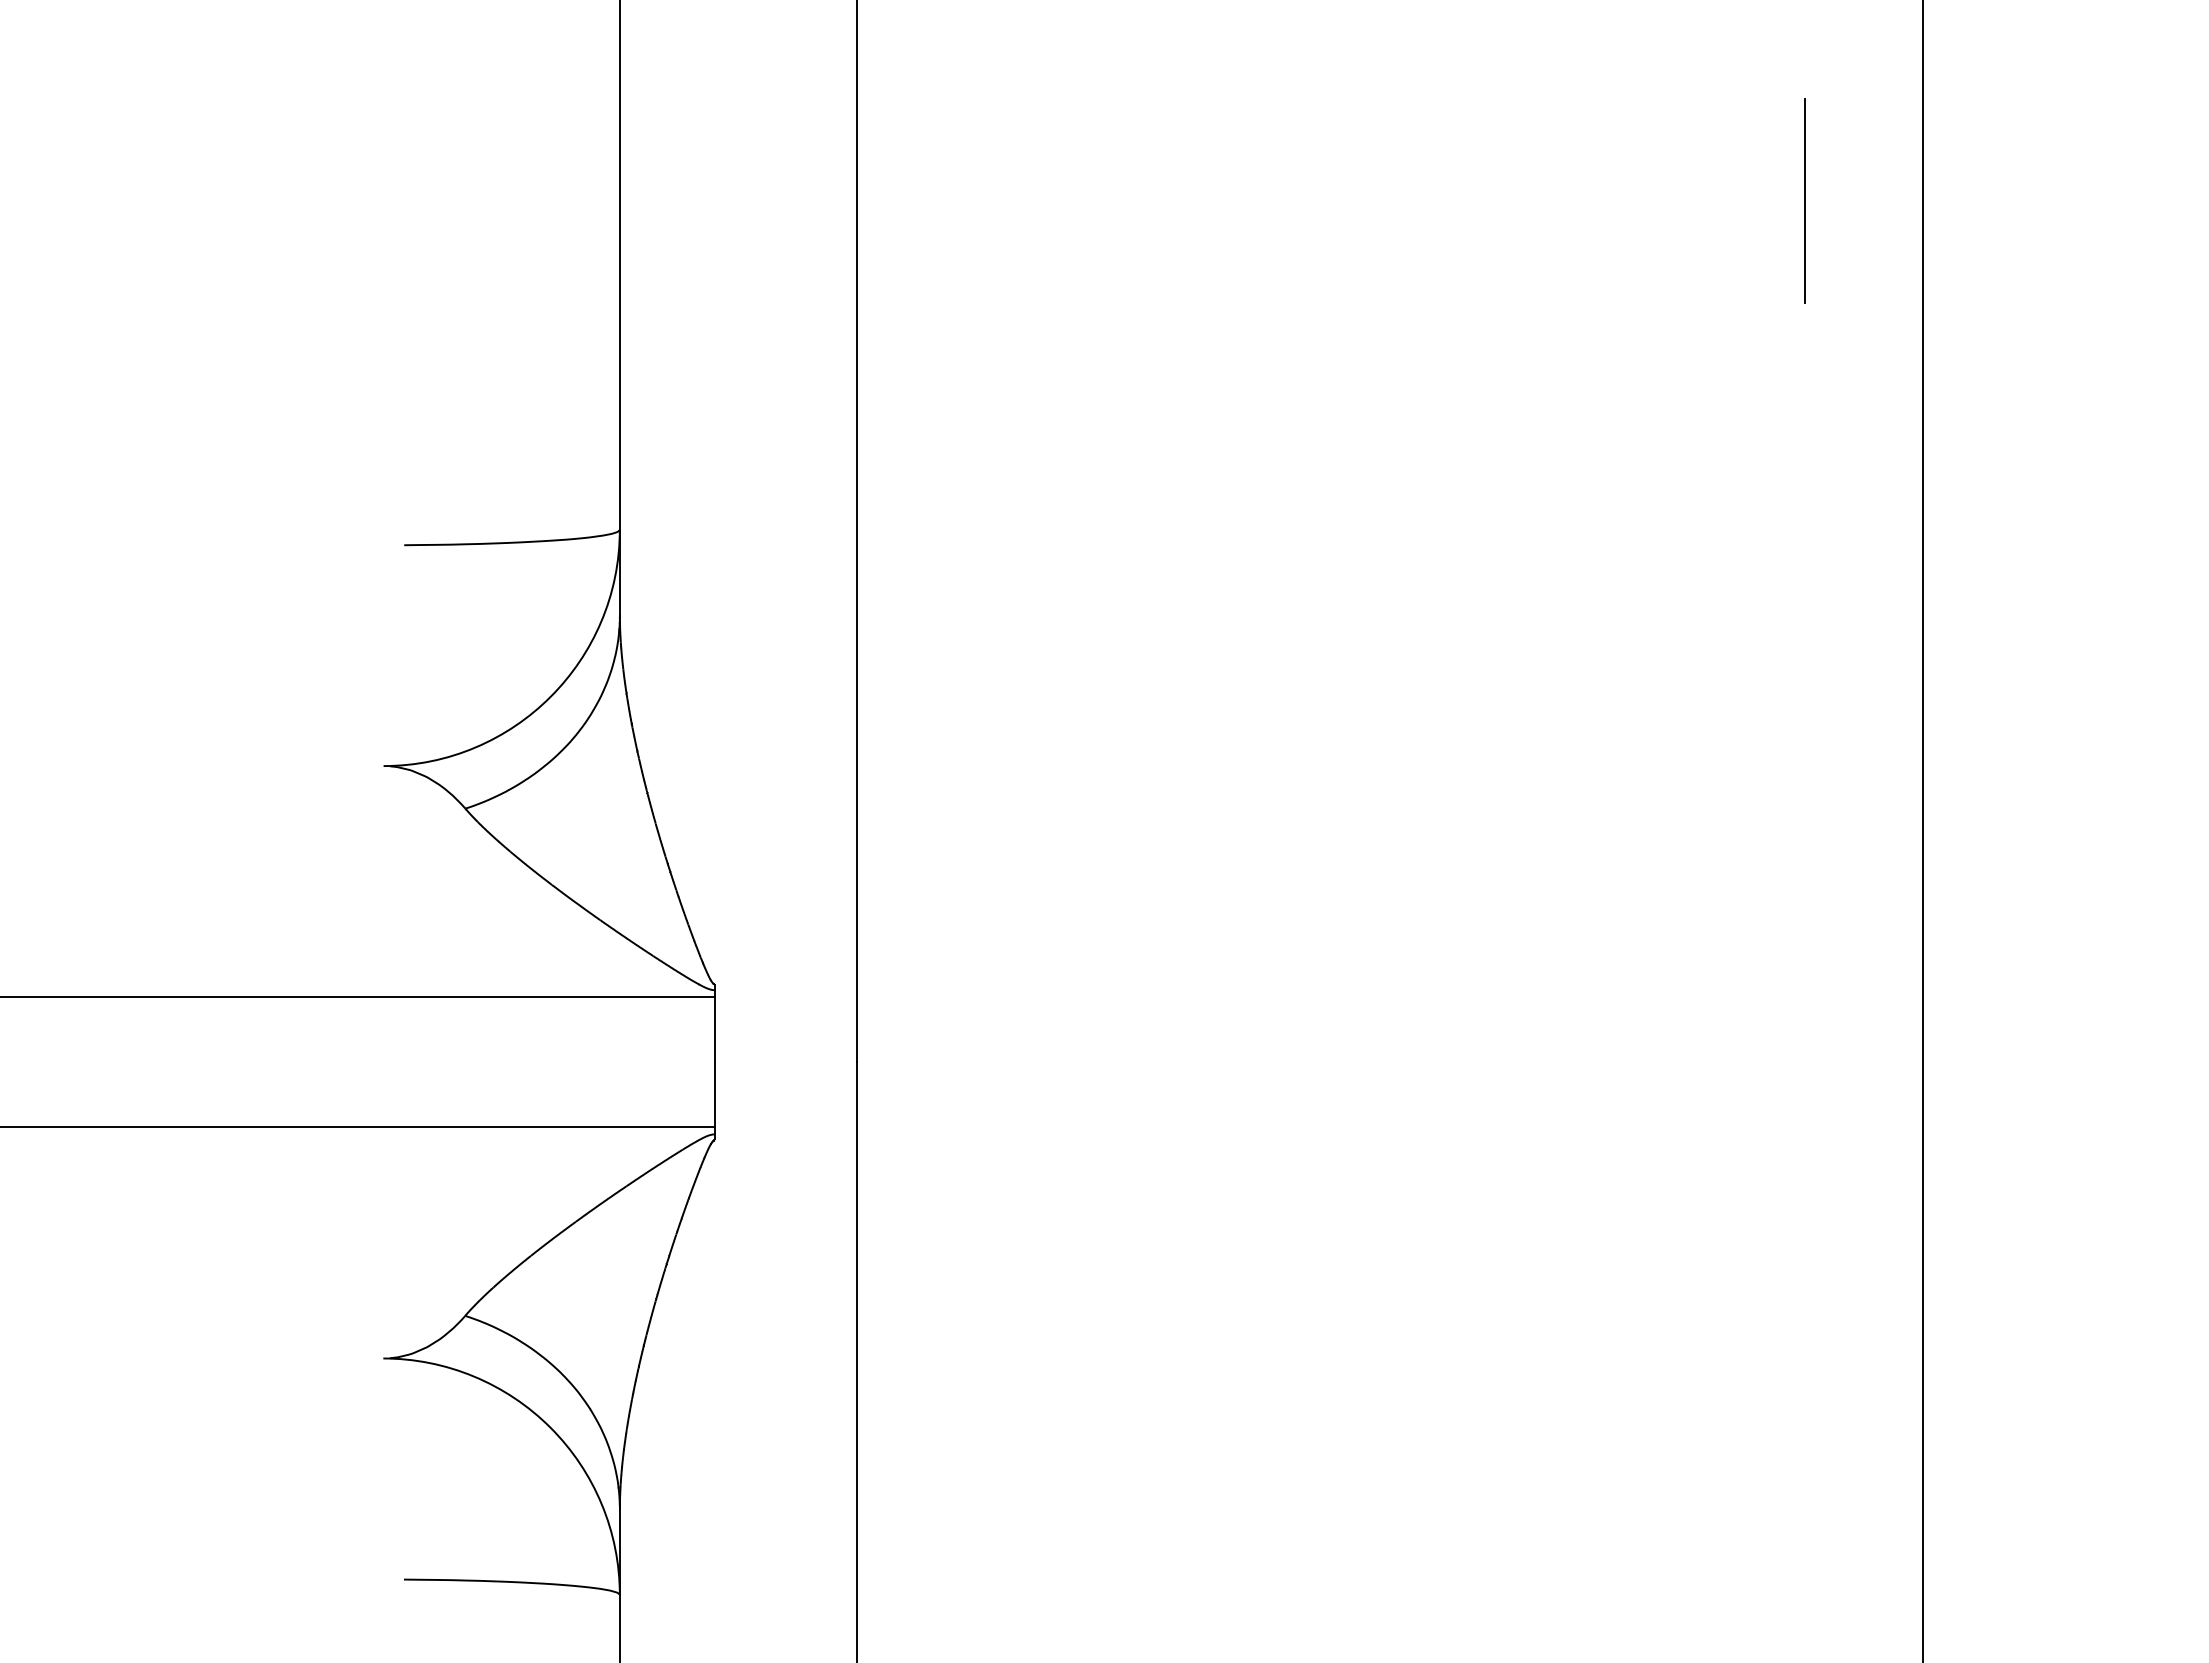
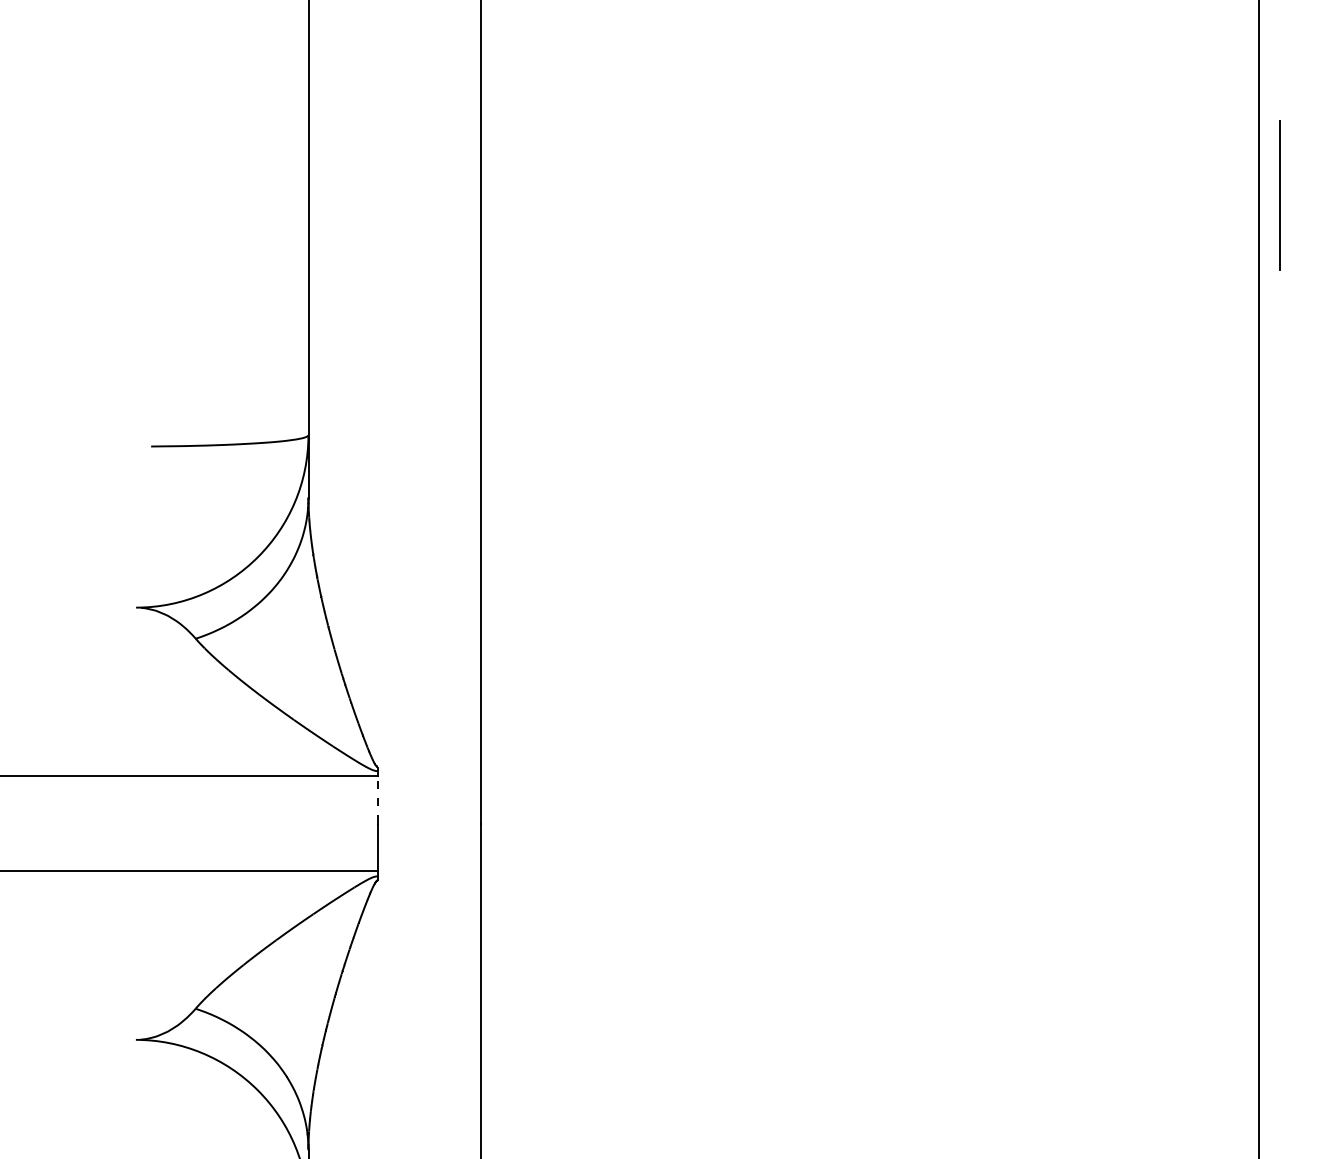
line: (1804, 200) -> (1280, 195), moved
line: (715, 1029) -> (378, 799), solid -> dashed

